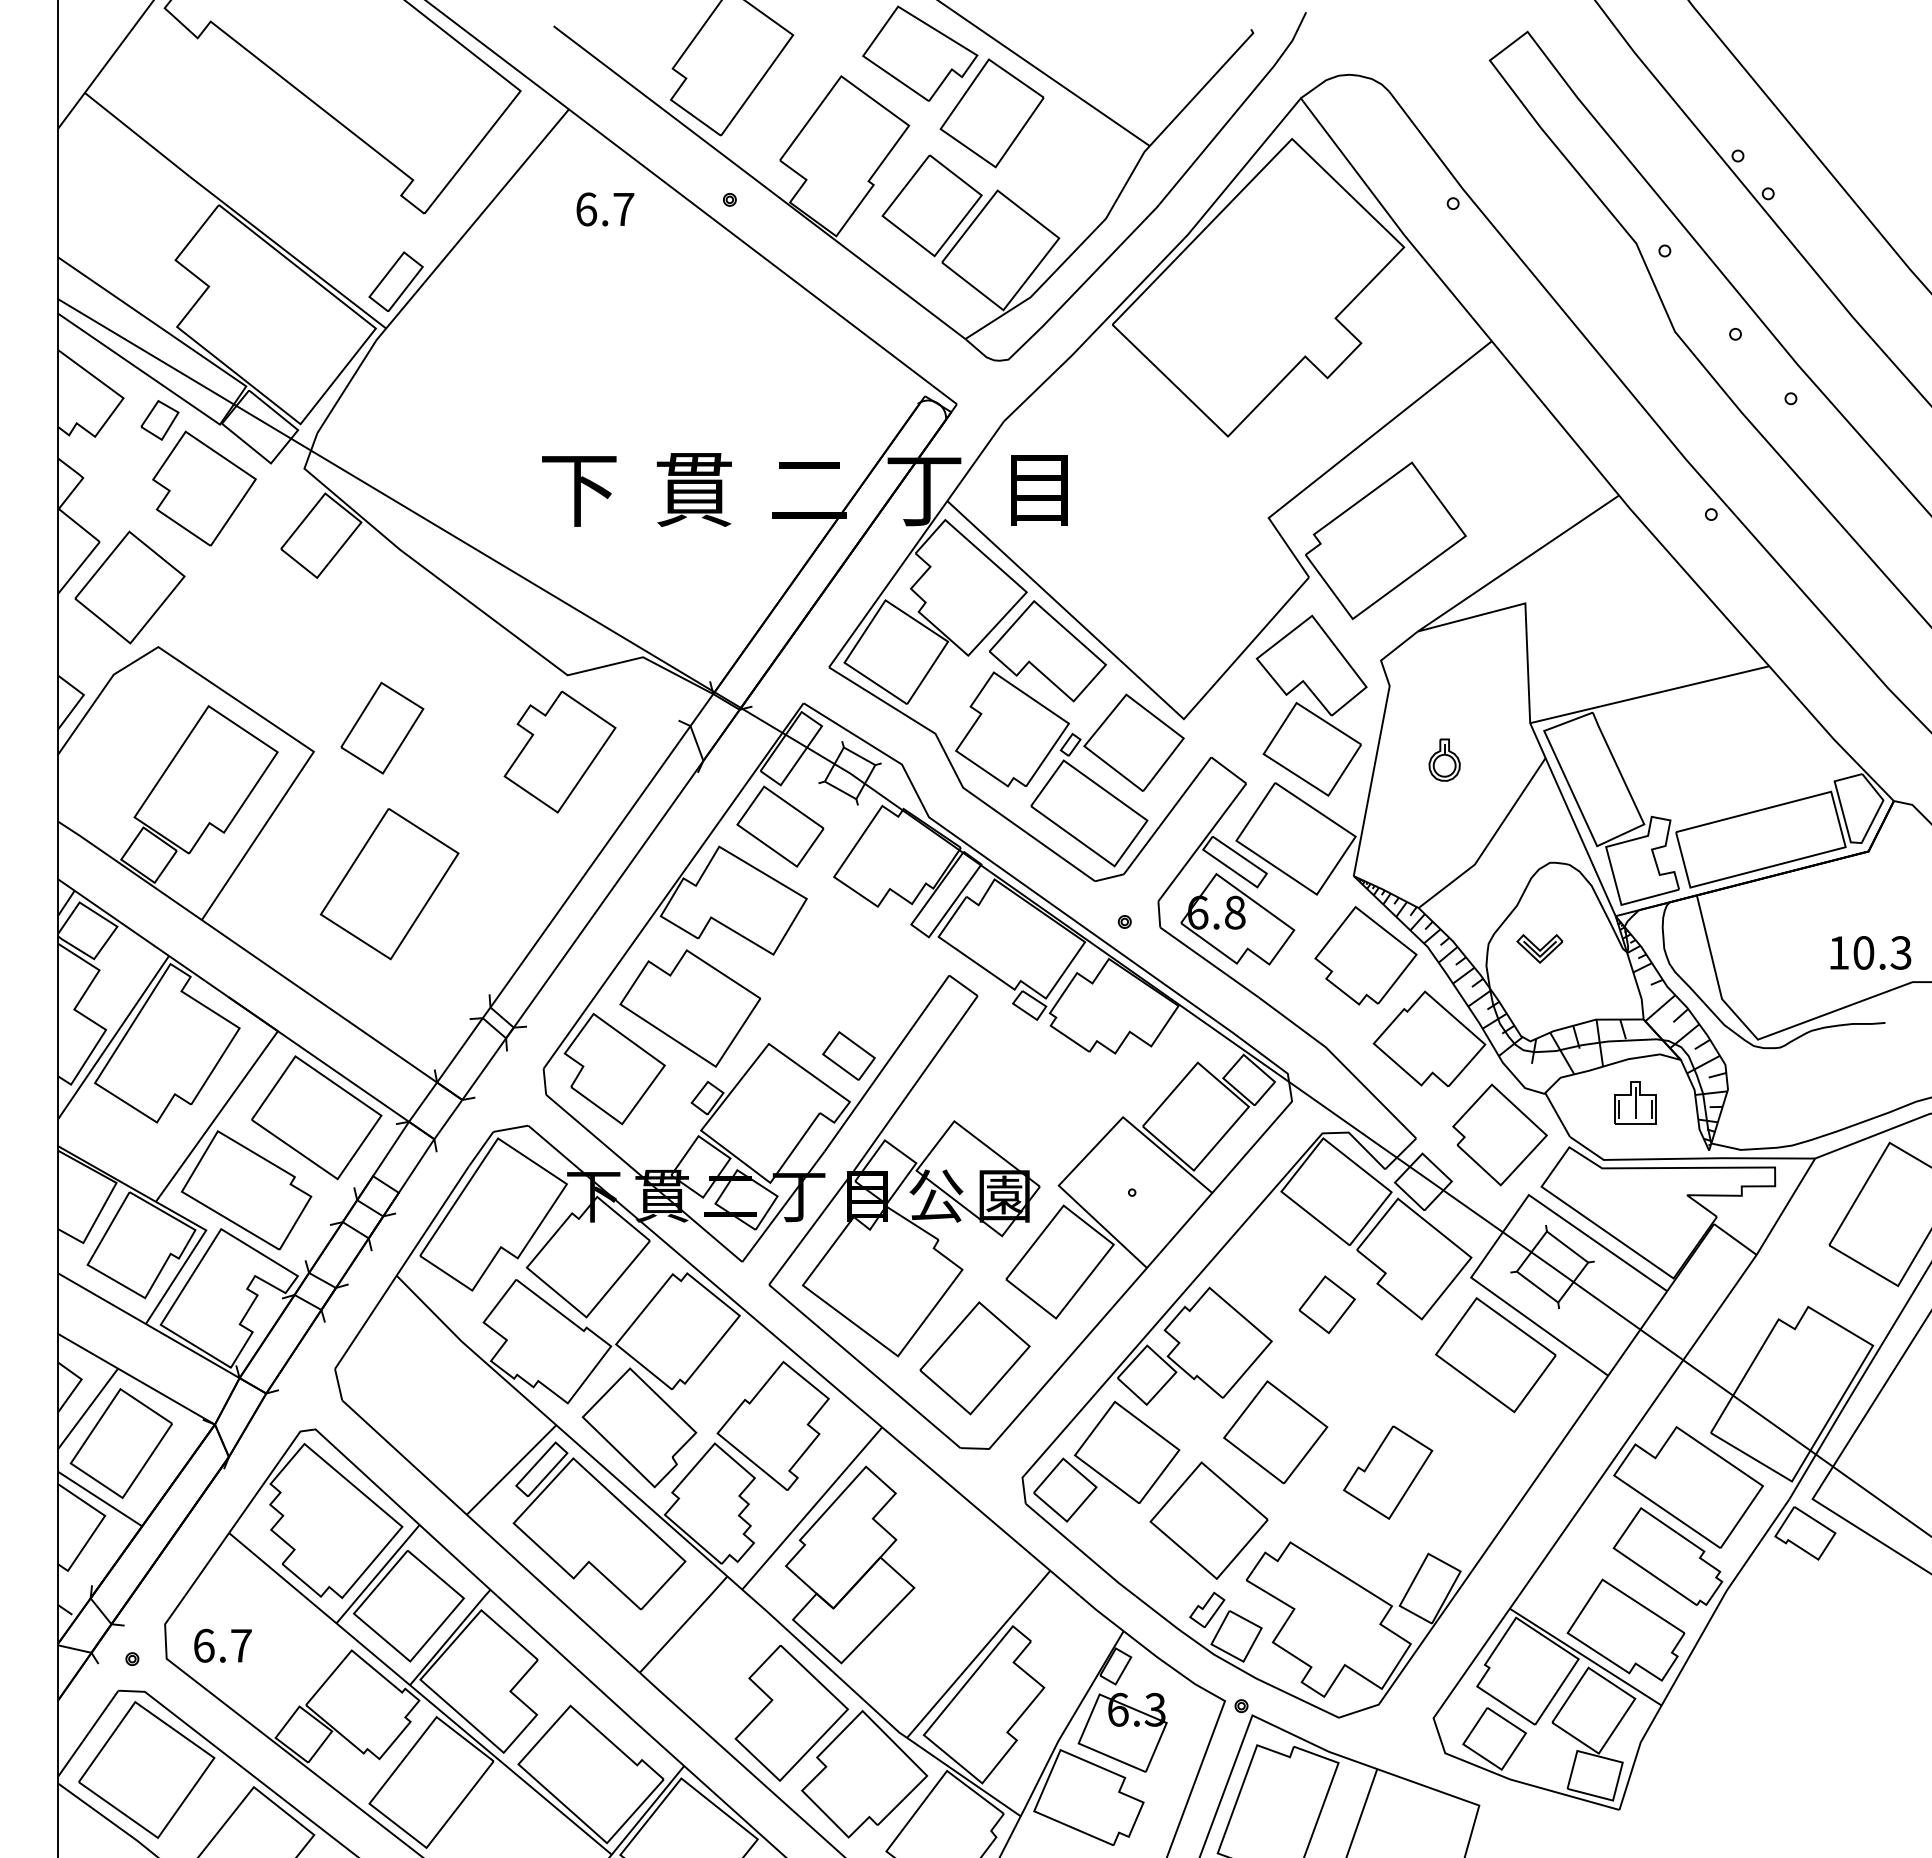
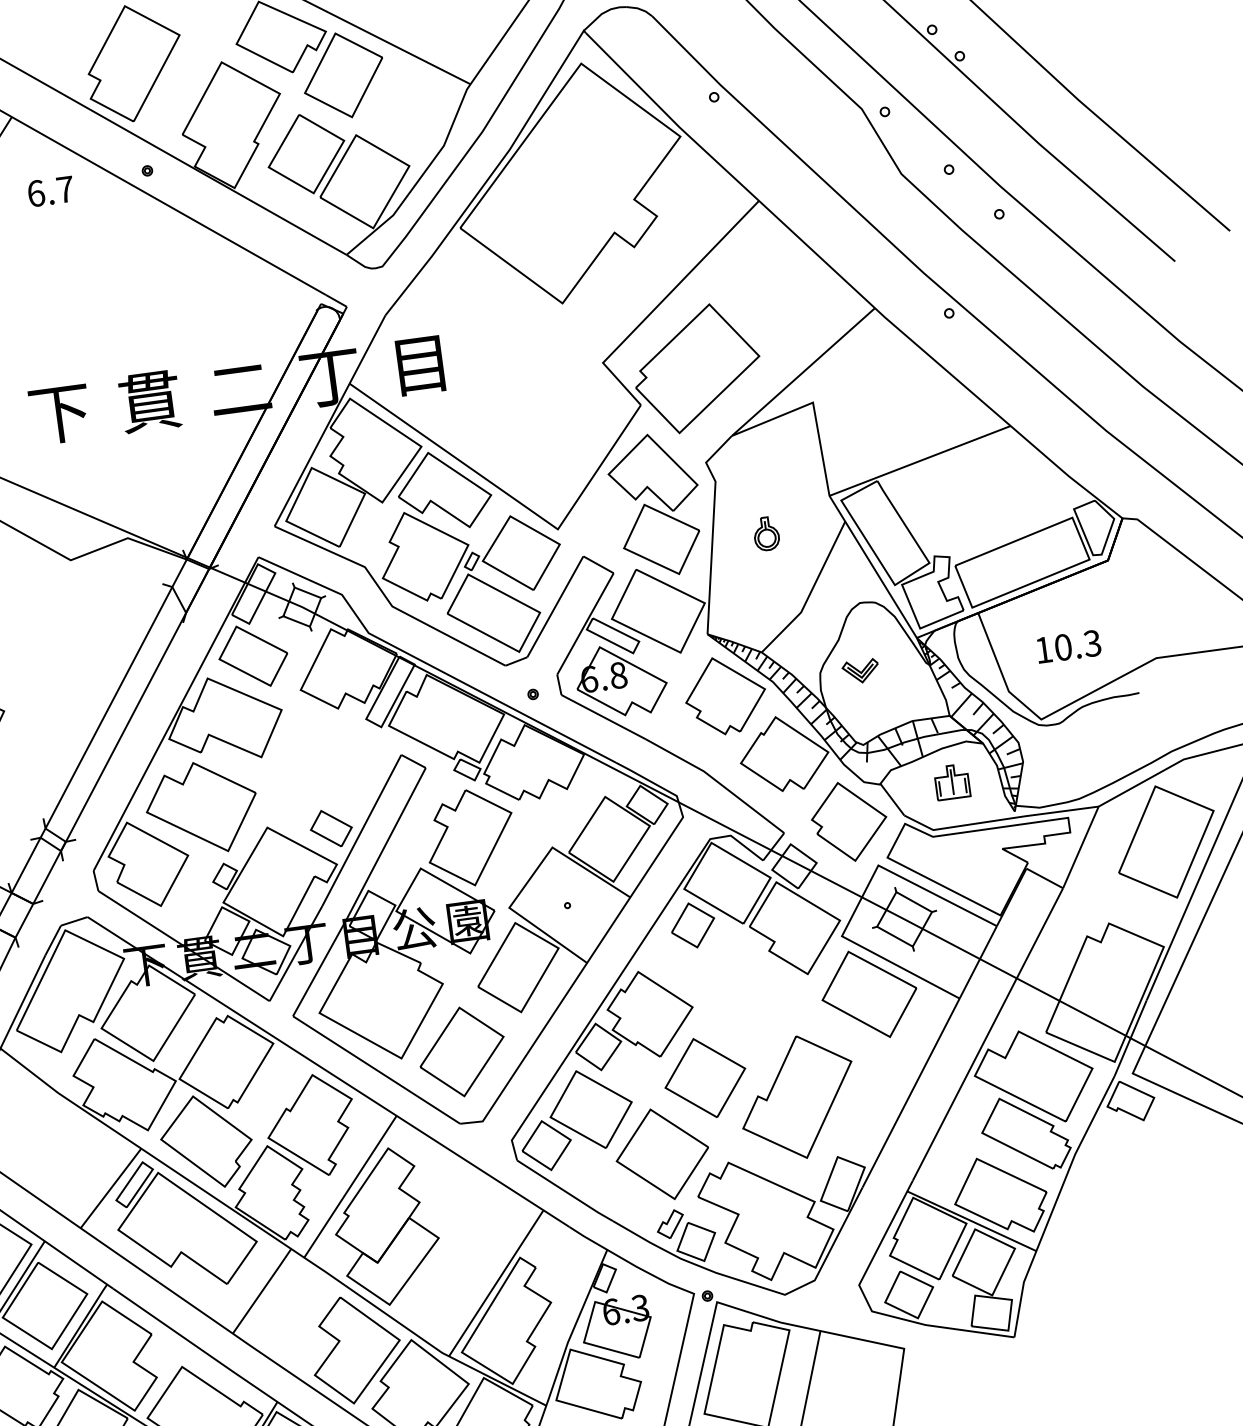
part: (559, 751) -> (470, 837), moved
text: (1870, 952) -> (1068, 646), moved
part: (1326, 1304) -> (692, 925), moved
part: (1387, 1472) -> (797, 1097), size x1.67

